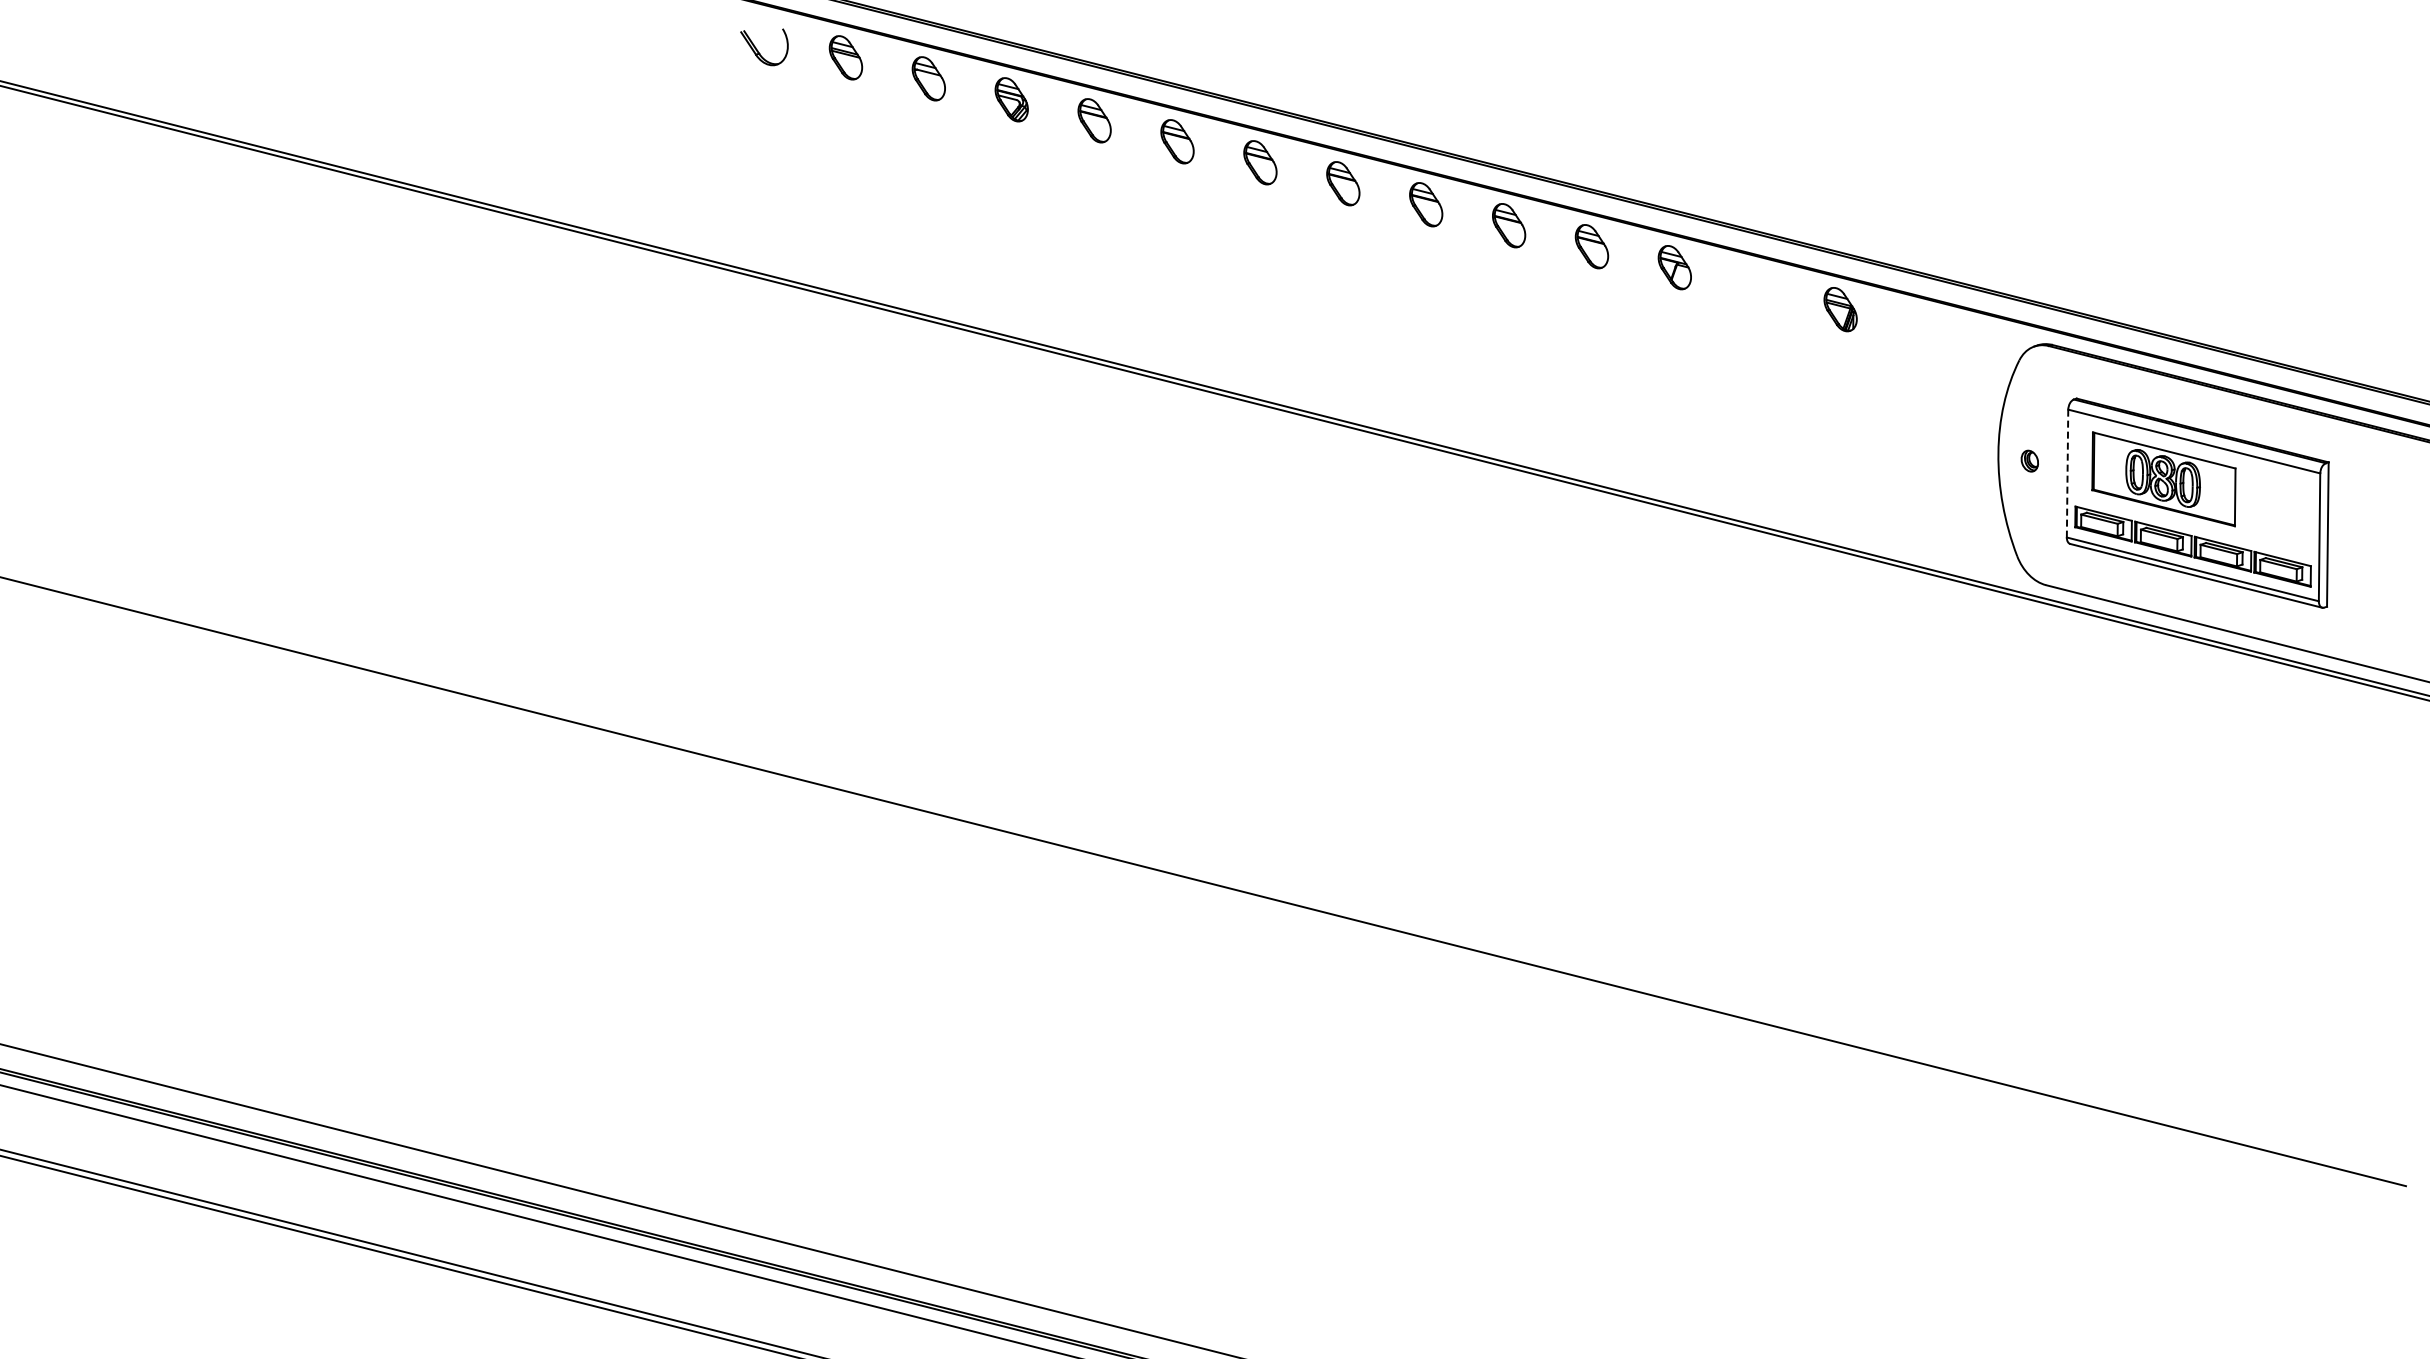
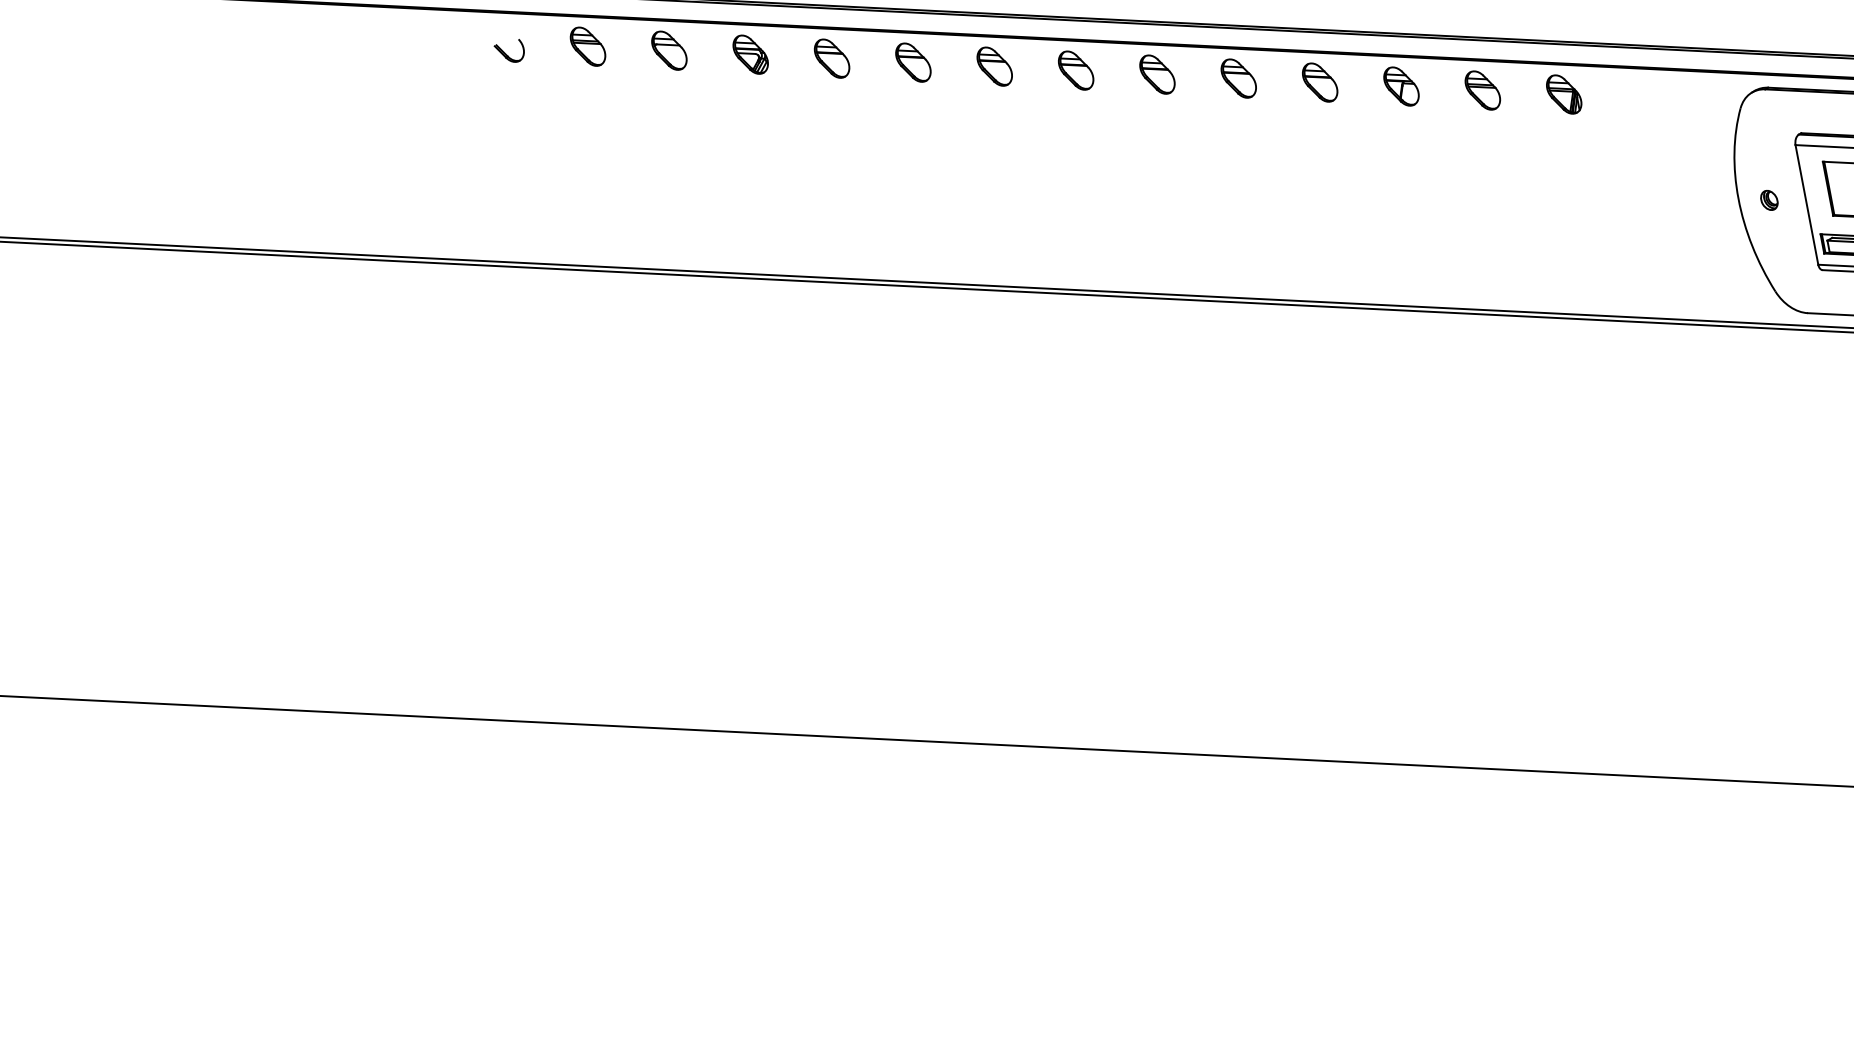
part: (764, 47) -> (510, 52), size x0.62
part: (1757, 288) -> (1482, 90), added
line: (2067, 473) -> (1806, 204), dashed -> solid

